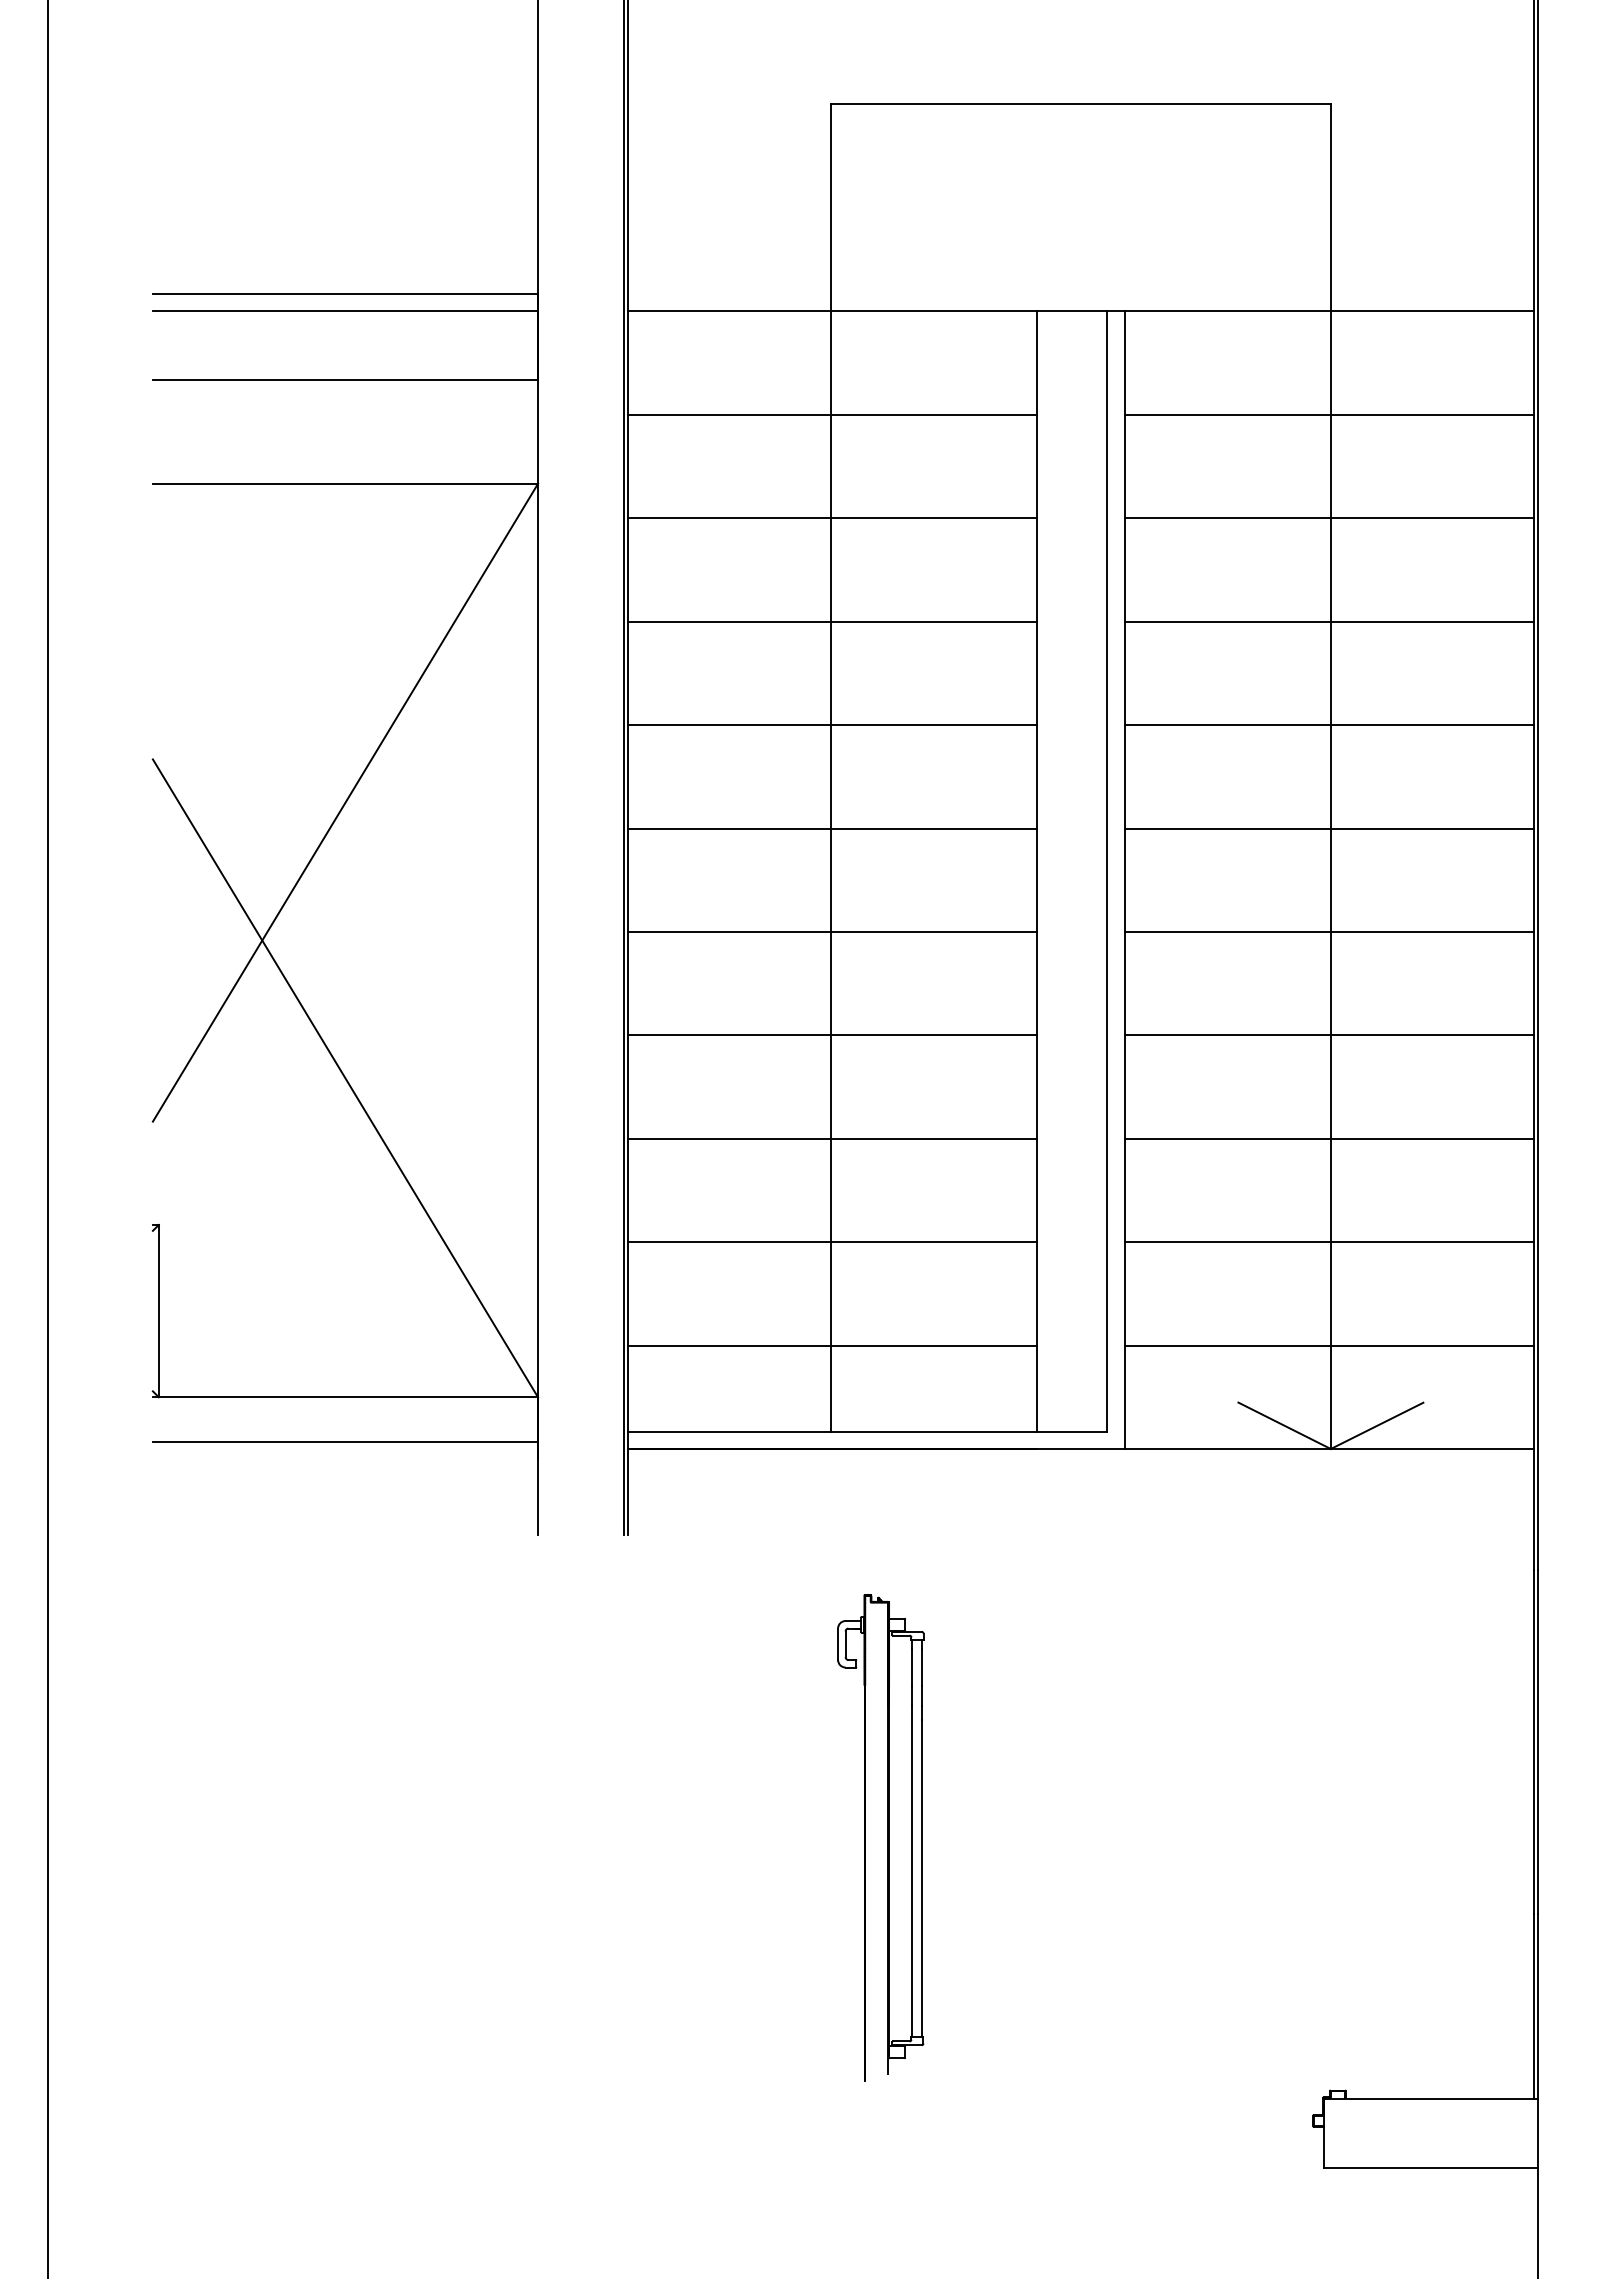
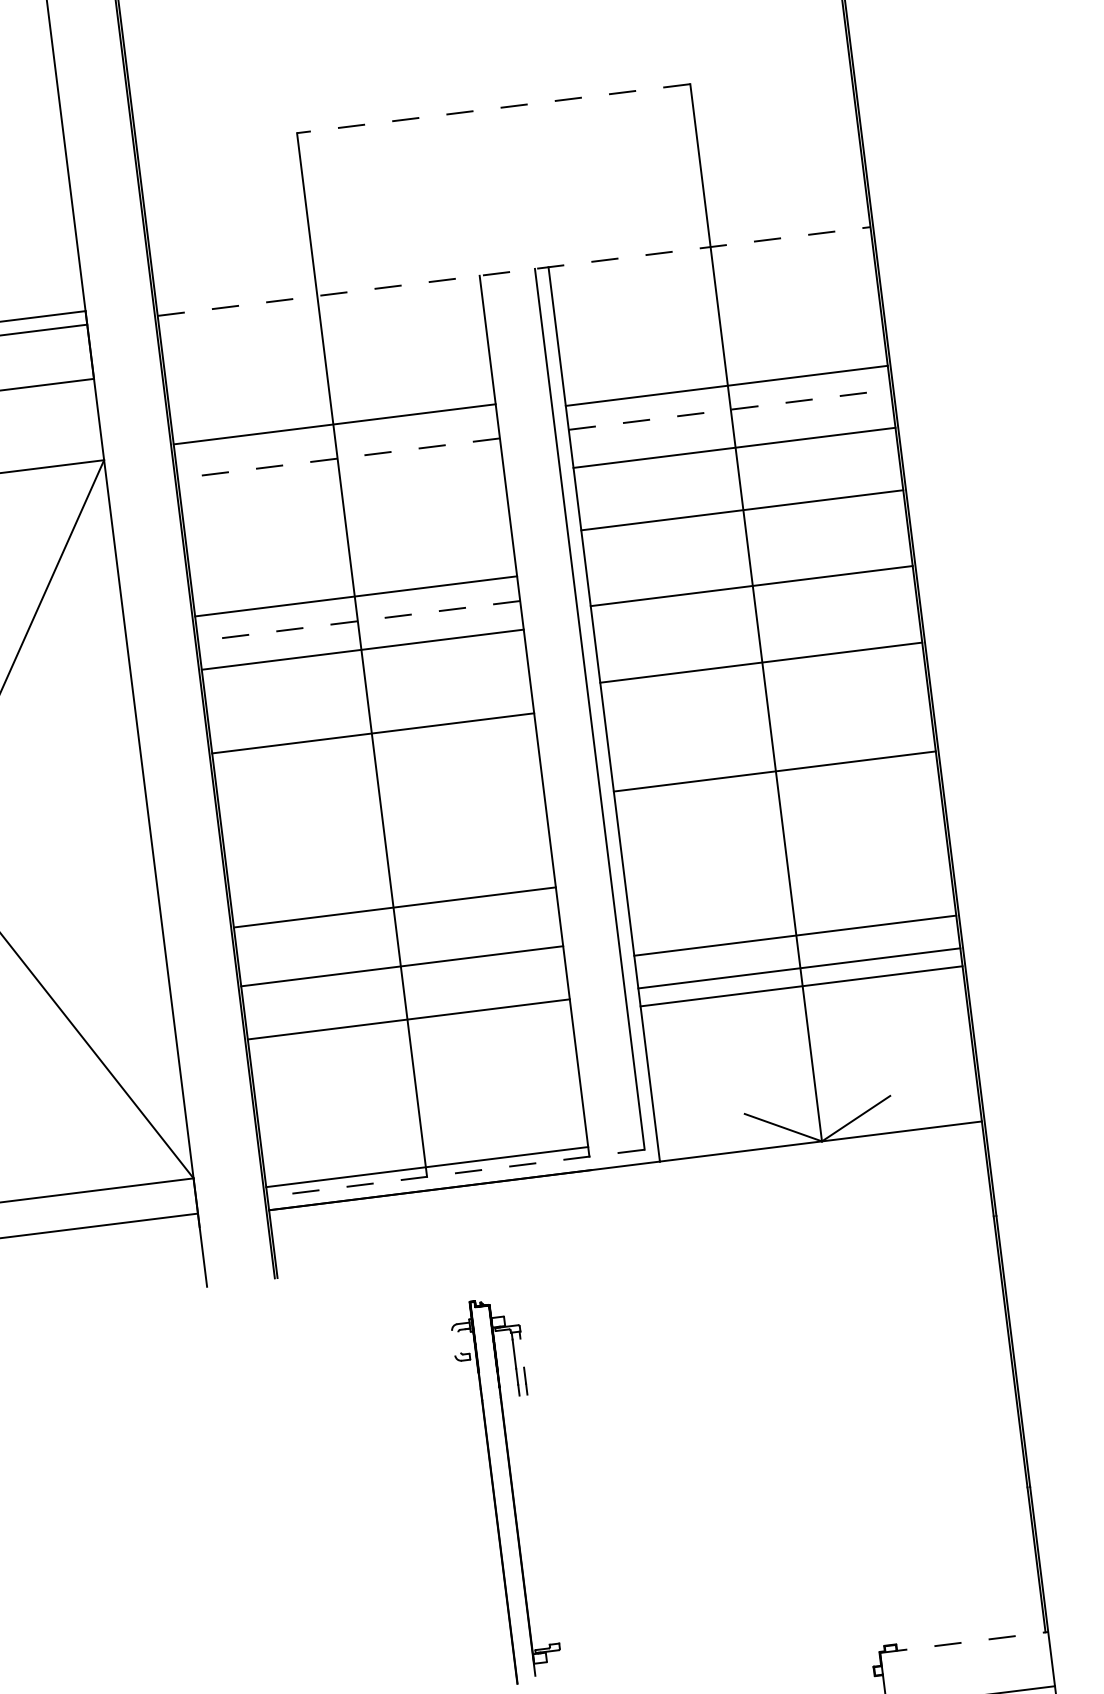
line: (1080, 104) -> (493, 108), solid -> dashed
line: (1081, 311) -> (514, 271), solid -> dashed
line: (832, 414) -> (334, 424), moved
line: (1329, 414) -> (726, 385), moved
line: (832, 518) -> (339, 458), solid -> dashed
line: (1329, 518) -> (729, 409), solid -> dashed
line: (832, 621) -> (356, 596), moved
line: (1329, 621) -> (734, 447), moved
line: (832, 725) -> (359, 621), solid -> dashed
line: (1329, 725) -> (742, 510), moved
line: (832, 828) -> (362, 649), moved
line: (1329, 828) -> (751, 586), moved
line: (832, 931) -> (373, 733), moved
line: (1329, 931) -> (761, 662), moved
line: (832, 1035) -> (394, 907), moved
line: (1329, 1035) -> (774, 771), moved
line: (832, 1138) -> (408, 1019), moved
line: (1329, 1138) -> (799, 968), moved
line: (832, 1242) -> (402, 966), moved
line: (1329, 1242) -> (795, 935), moved
line: (832, 1345) -> (427, 1167), moved
line: (1329, 1345) -> (801, 986), moved
line: (867, 1431) -> (455, 1173), solid -> dashed
line: (838, 1643) -> (453, 1342), removed
line: (845, 1644) -> (459, 1342), removed
line: (922, 1666) -> (522, 1352), removed
line: (912, 1878) -> (535, 1520), removed
line: (922, 1878) -> (543, 1519), removed
line: (1430, 2098) -> (963, 1642), solid -> dashed

